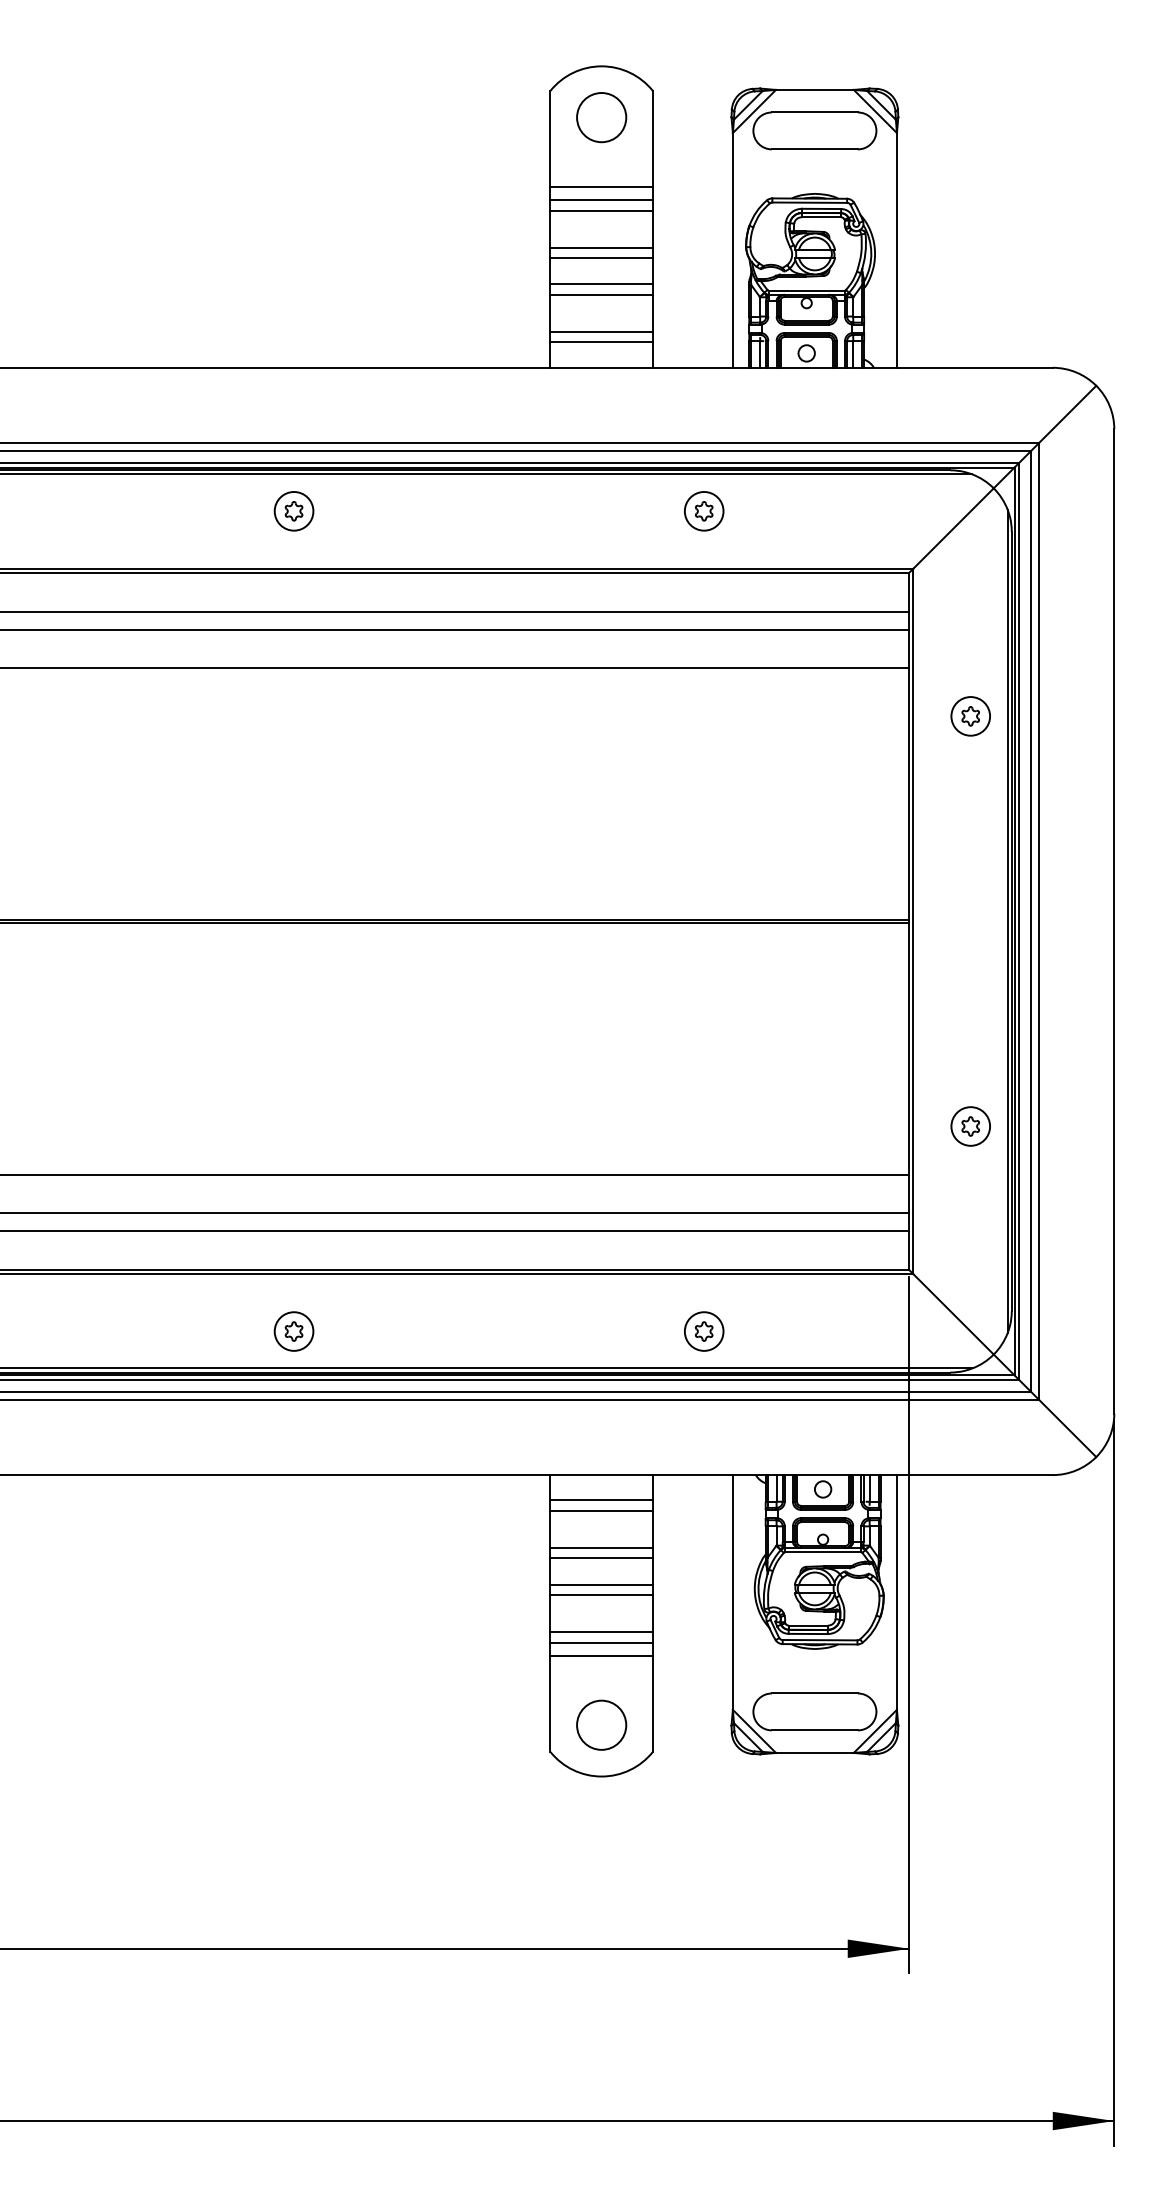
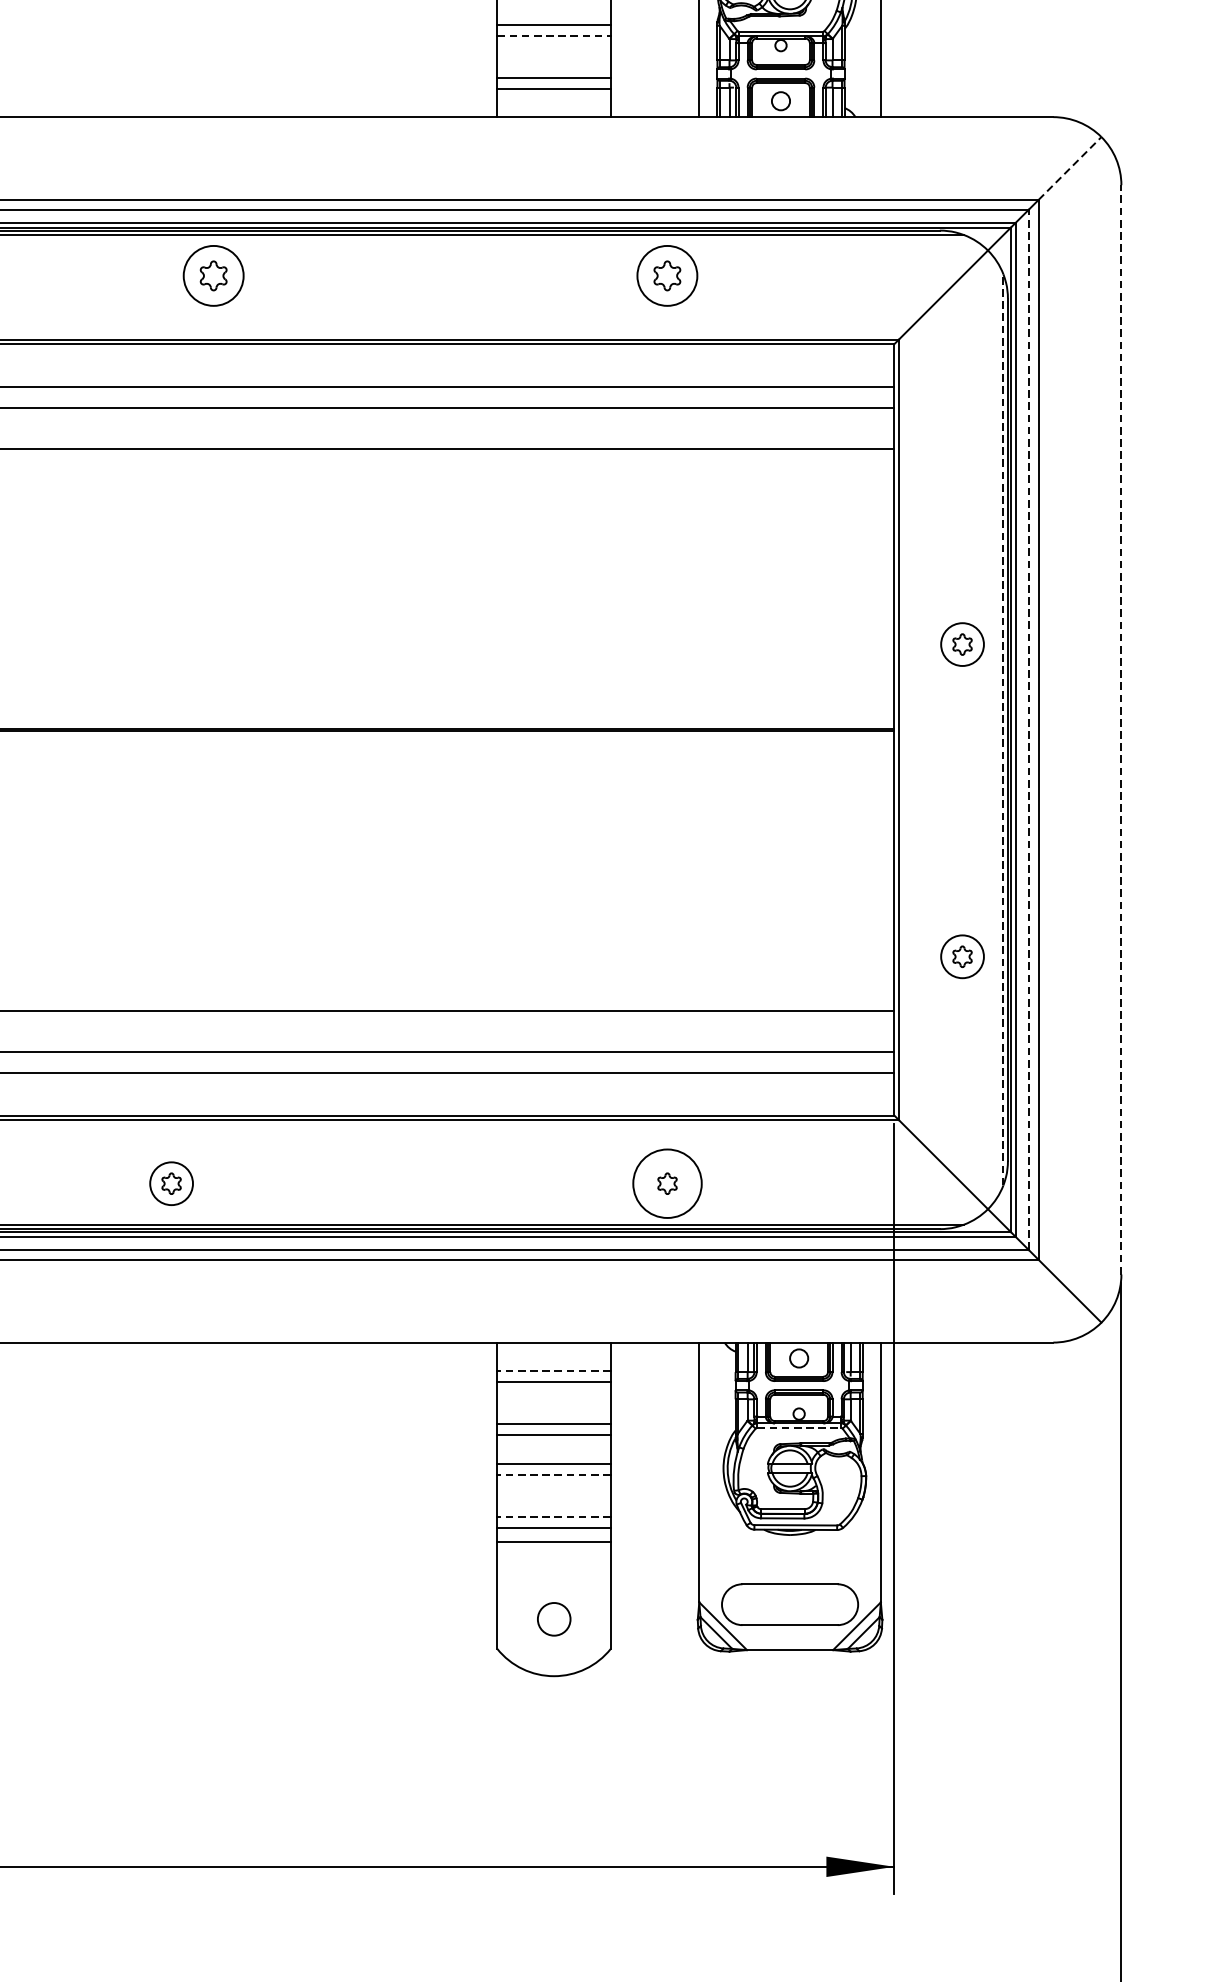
line: (602, 294) -> (554, 36), solid -> dashed
line: (1068, 413) -> (1070, 167), solid -> dashed
part: (293, 511) -> (213, 276), size x1.4
part: (704, 511) -> (667, 276), size x1.4
part: (970, 716) -> (962, 644), moved
line: (1030, 920) -> (1028, 728), solid -> dashed
line: (1114, 920) -> (1121, 728), solid -> dashed
line: (1007, 921) -> (1003, 729), solid -> dashed
part: (293, 1331) -> (170, 1183), moved
circle: (703, 1331) -> (666, 1183), size x1.6
line: (601, 1500) -> (553, 1370), solid -> dashed
line: (823, 1552) -> (799, 1428), solid -> dashed
line: (601, 1594) -> (553, 1474), solid -> dashed
line: (601, 1632) -> (553, 1516), solid -> dashed
circle: (601, 1724) -> (553, 1618), size x0.6

